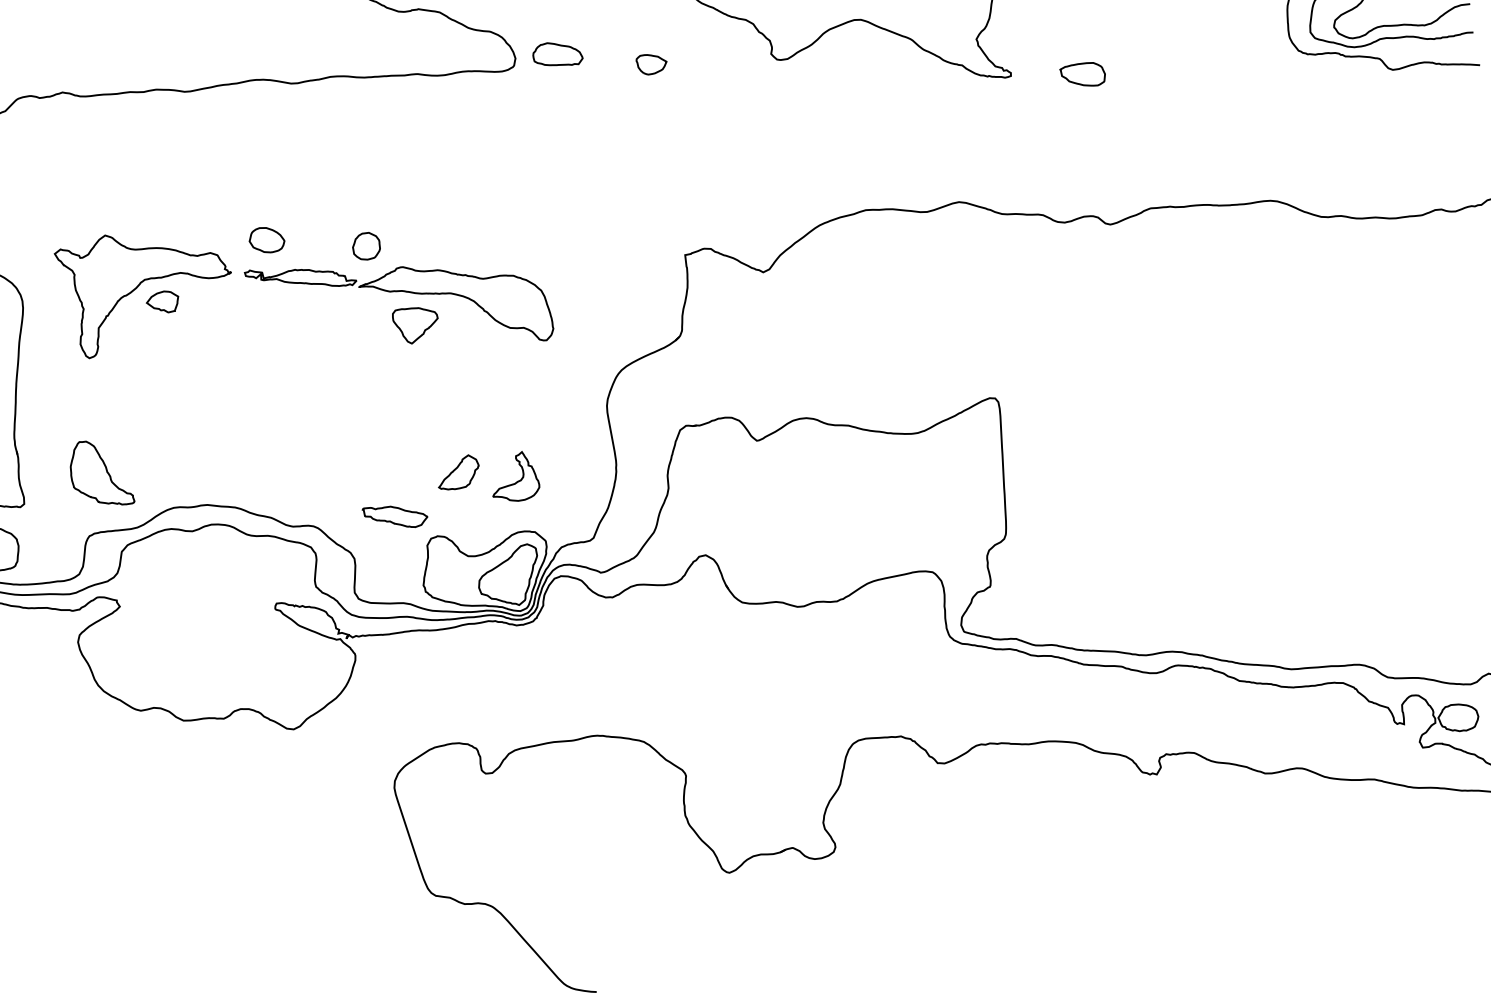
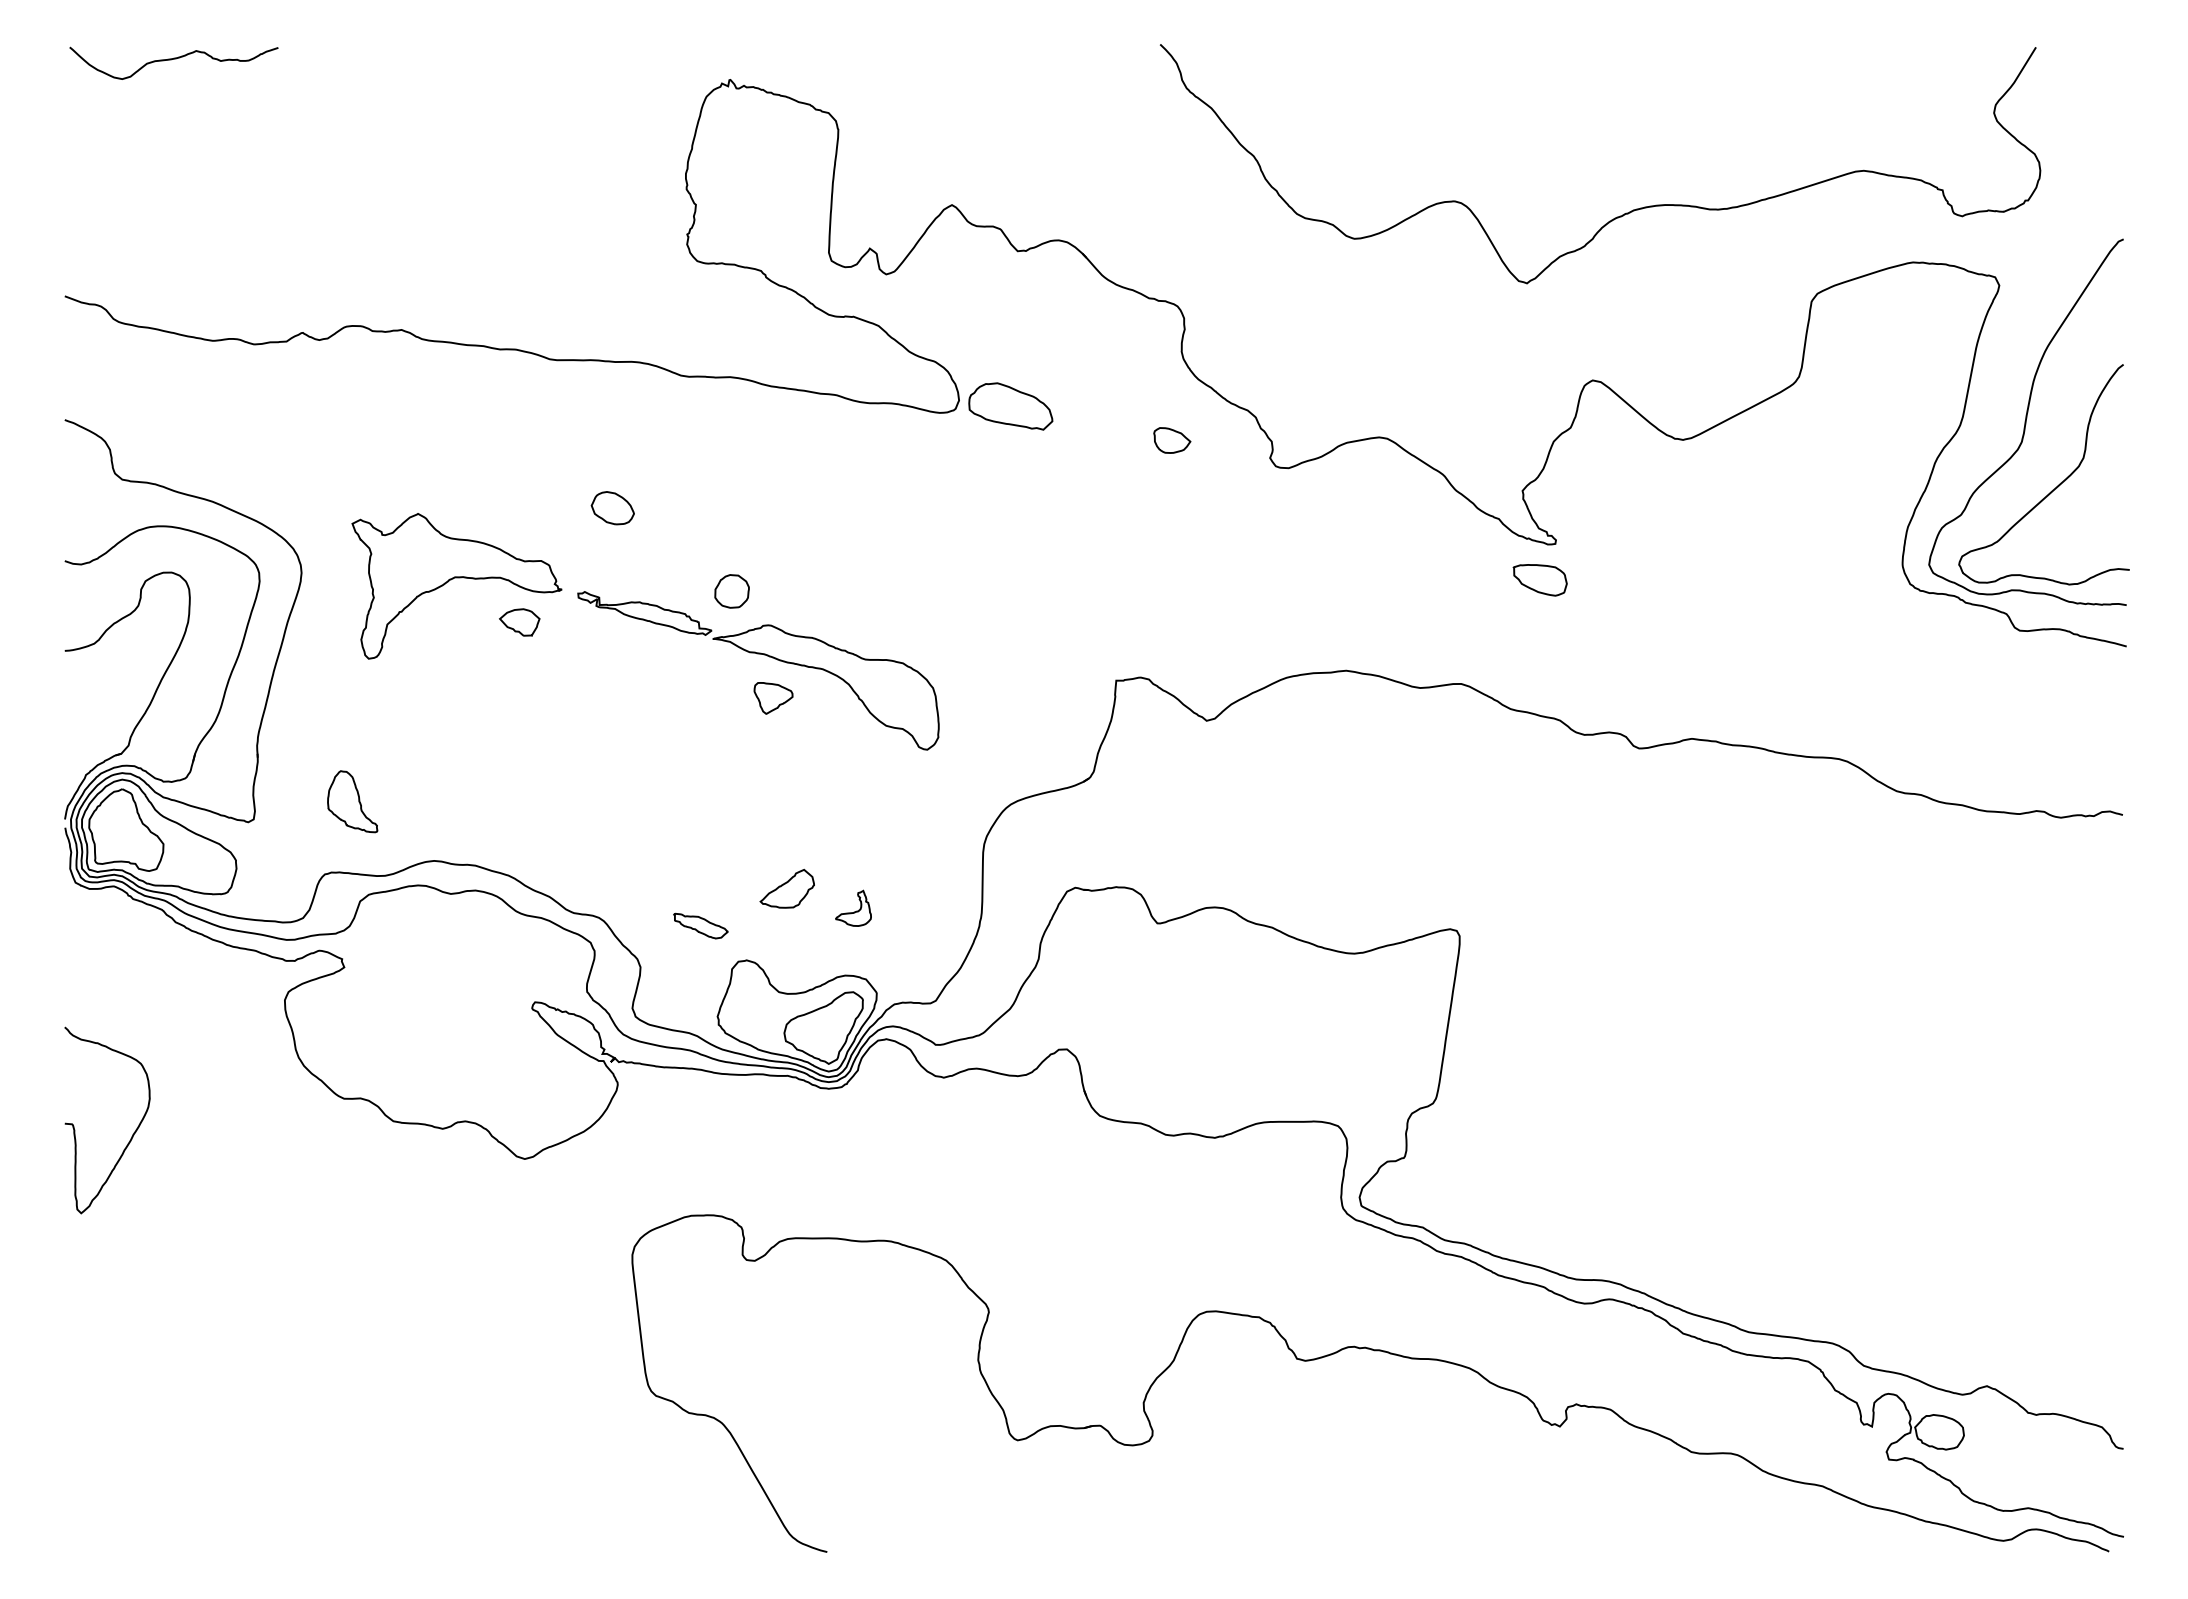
part: (557, 54) -> (1010, 405), size x1.4
part: (652, 63) -> (1172, 440), moved
part: (1082, 75) -> (1539, 580), moved
part: (266, 240) -> (612, 508), moved
part: (162, 302) -> (519, 622), moved
part: (416, 324) -> (773, 698), size x0.7
part: (99, 473) -> (352, 801), size x0.7
part: (513, 477) -> (853, 908), size x0.6
part: (395, 516) -> (700, 925), size x0.7

